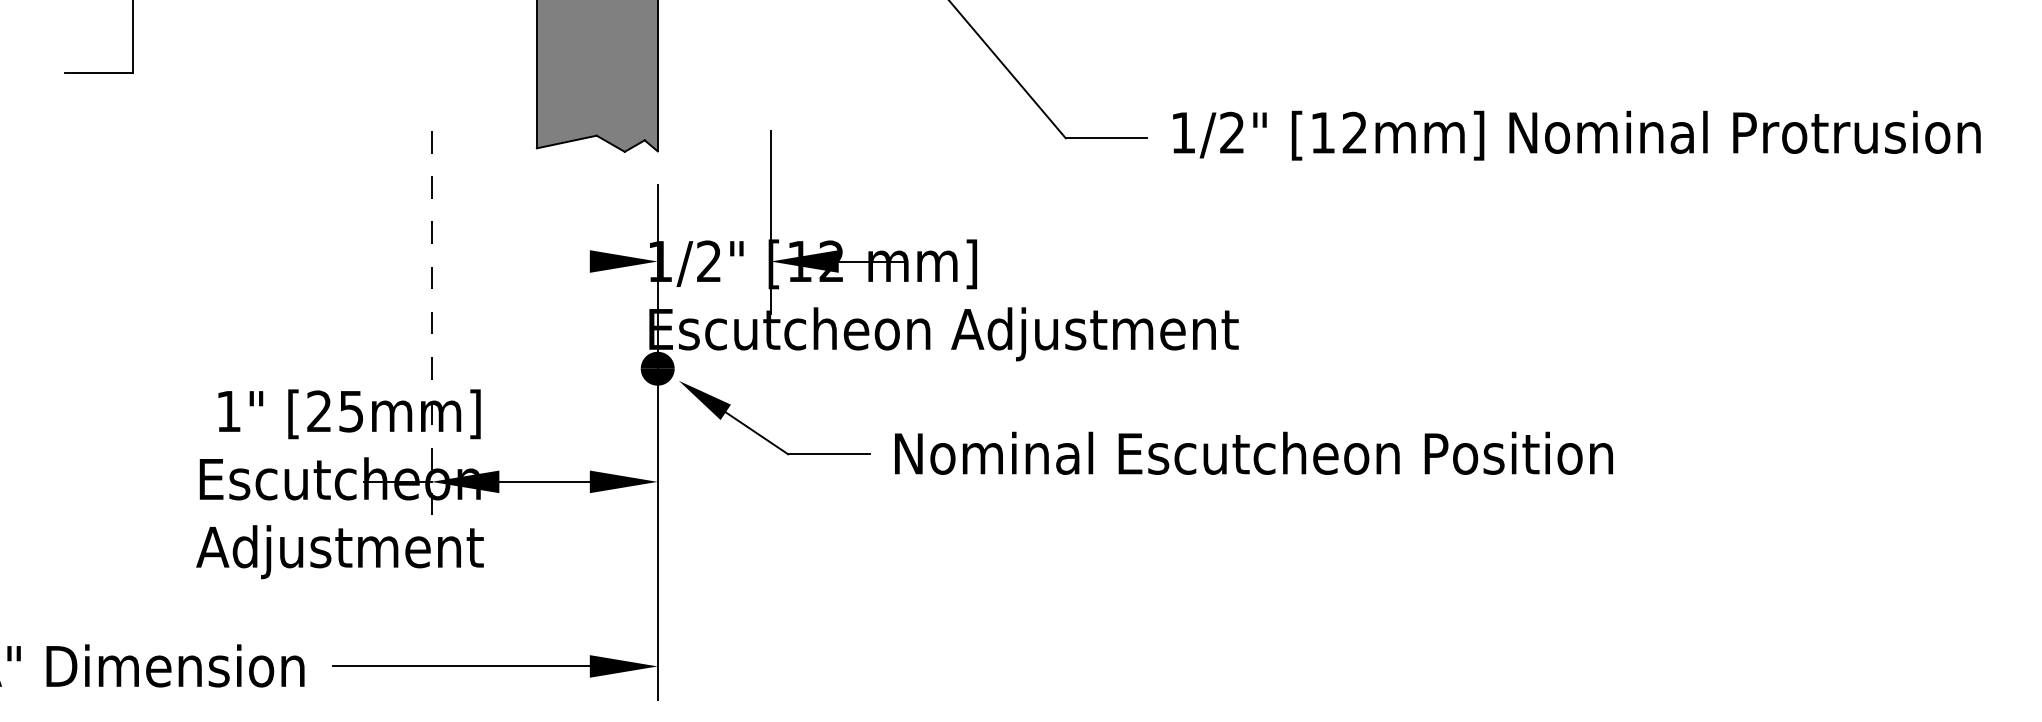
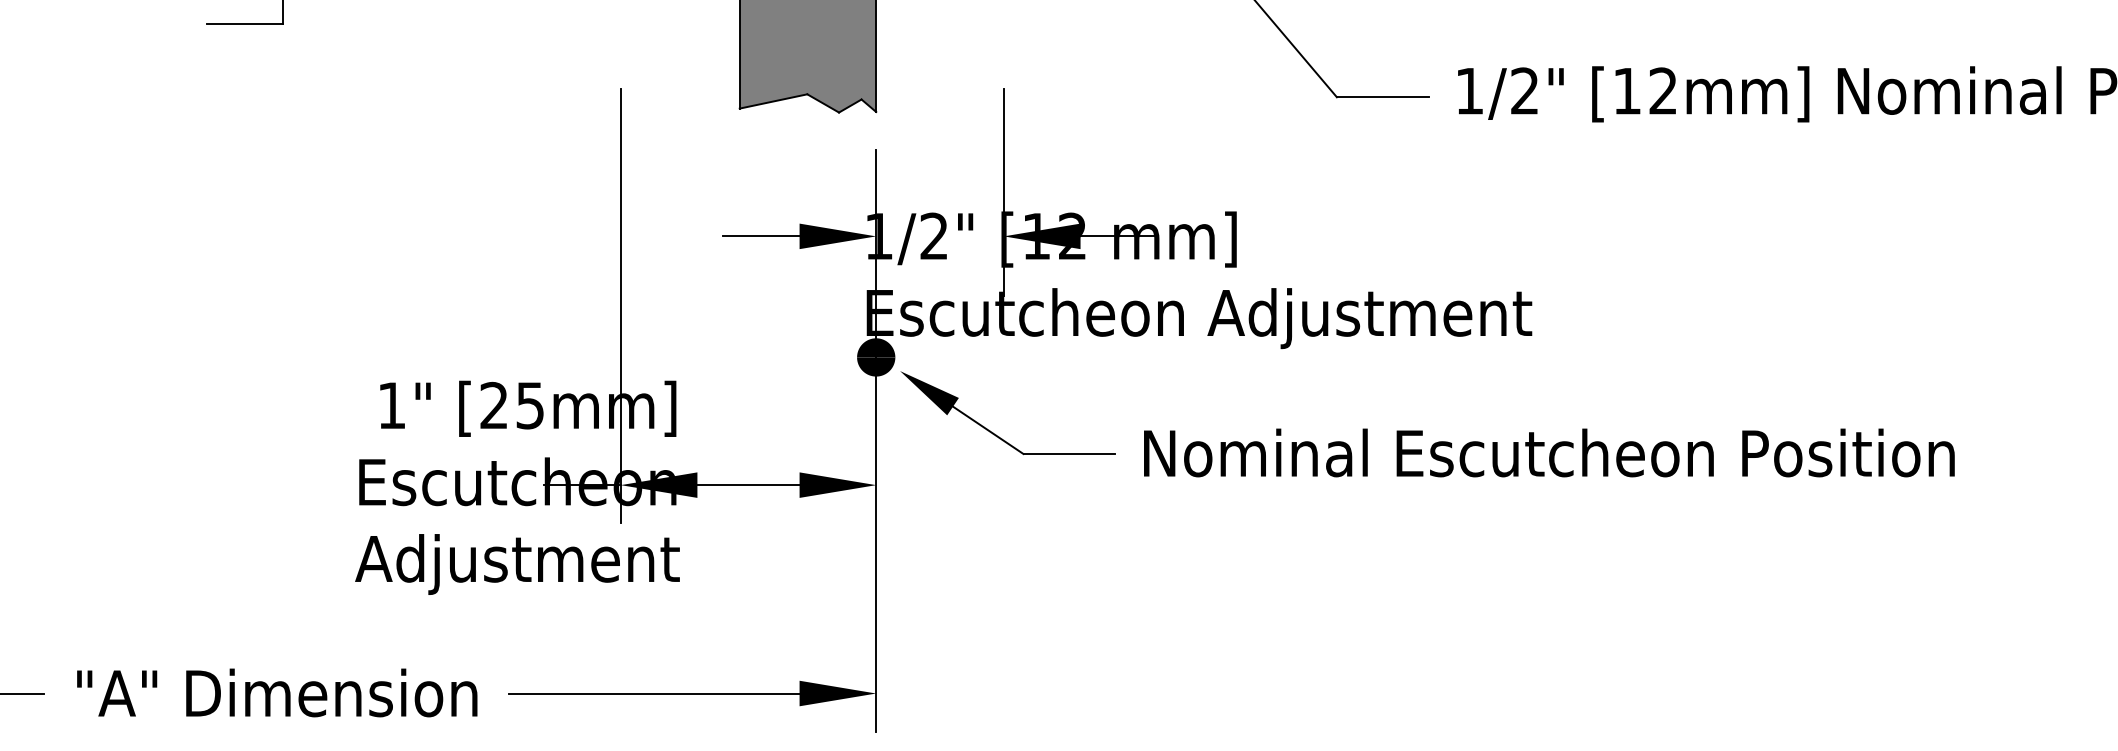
line: (555, 261) -> (760, 236), added
line: (431, 323) -> (620, 306), dashed -> solid

